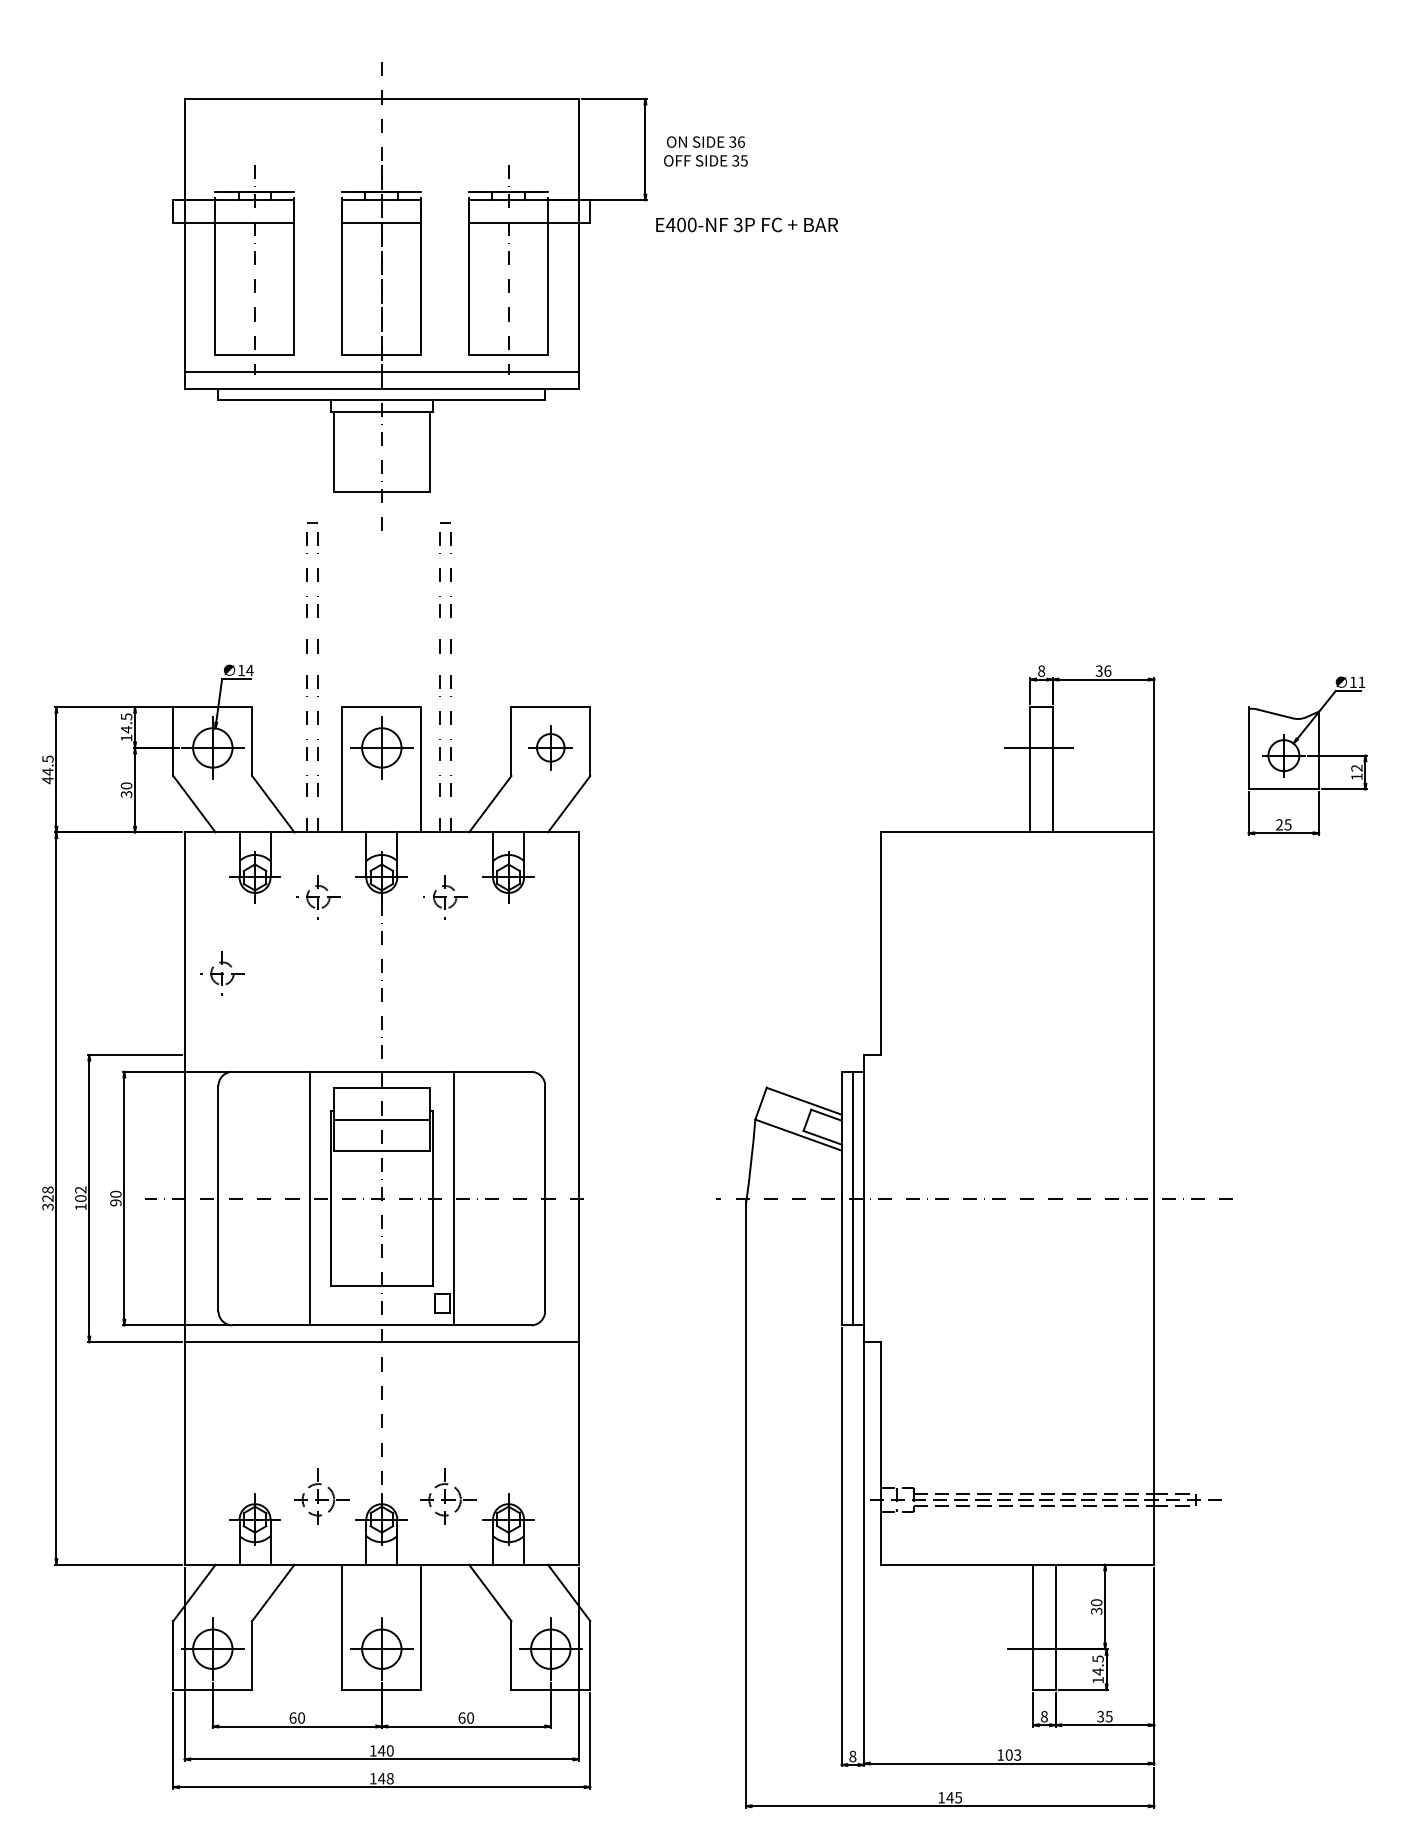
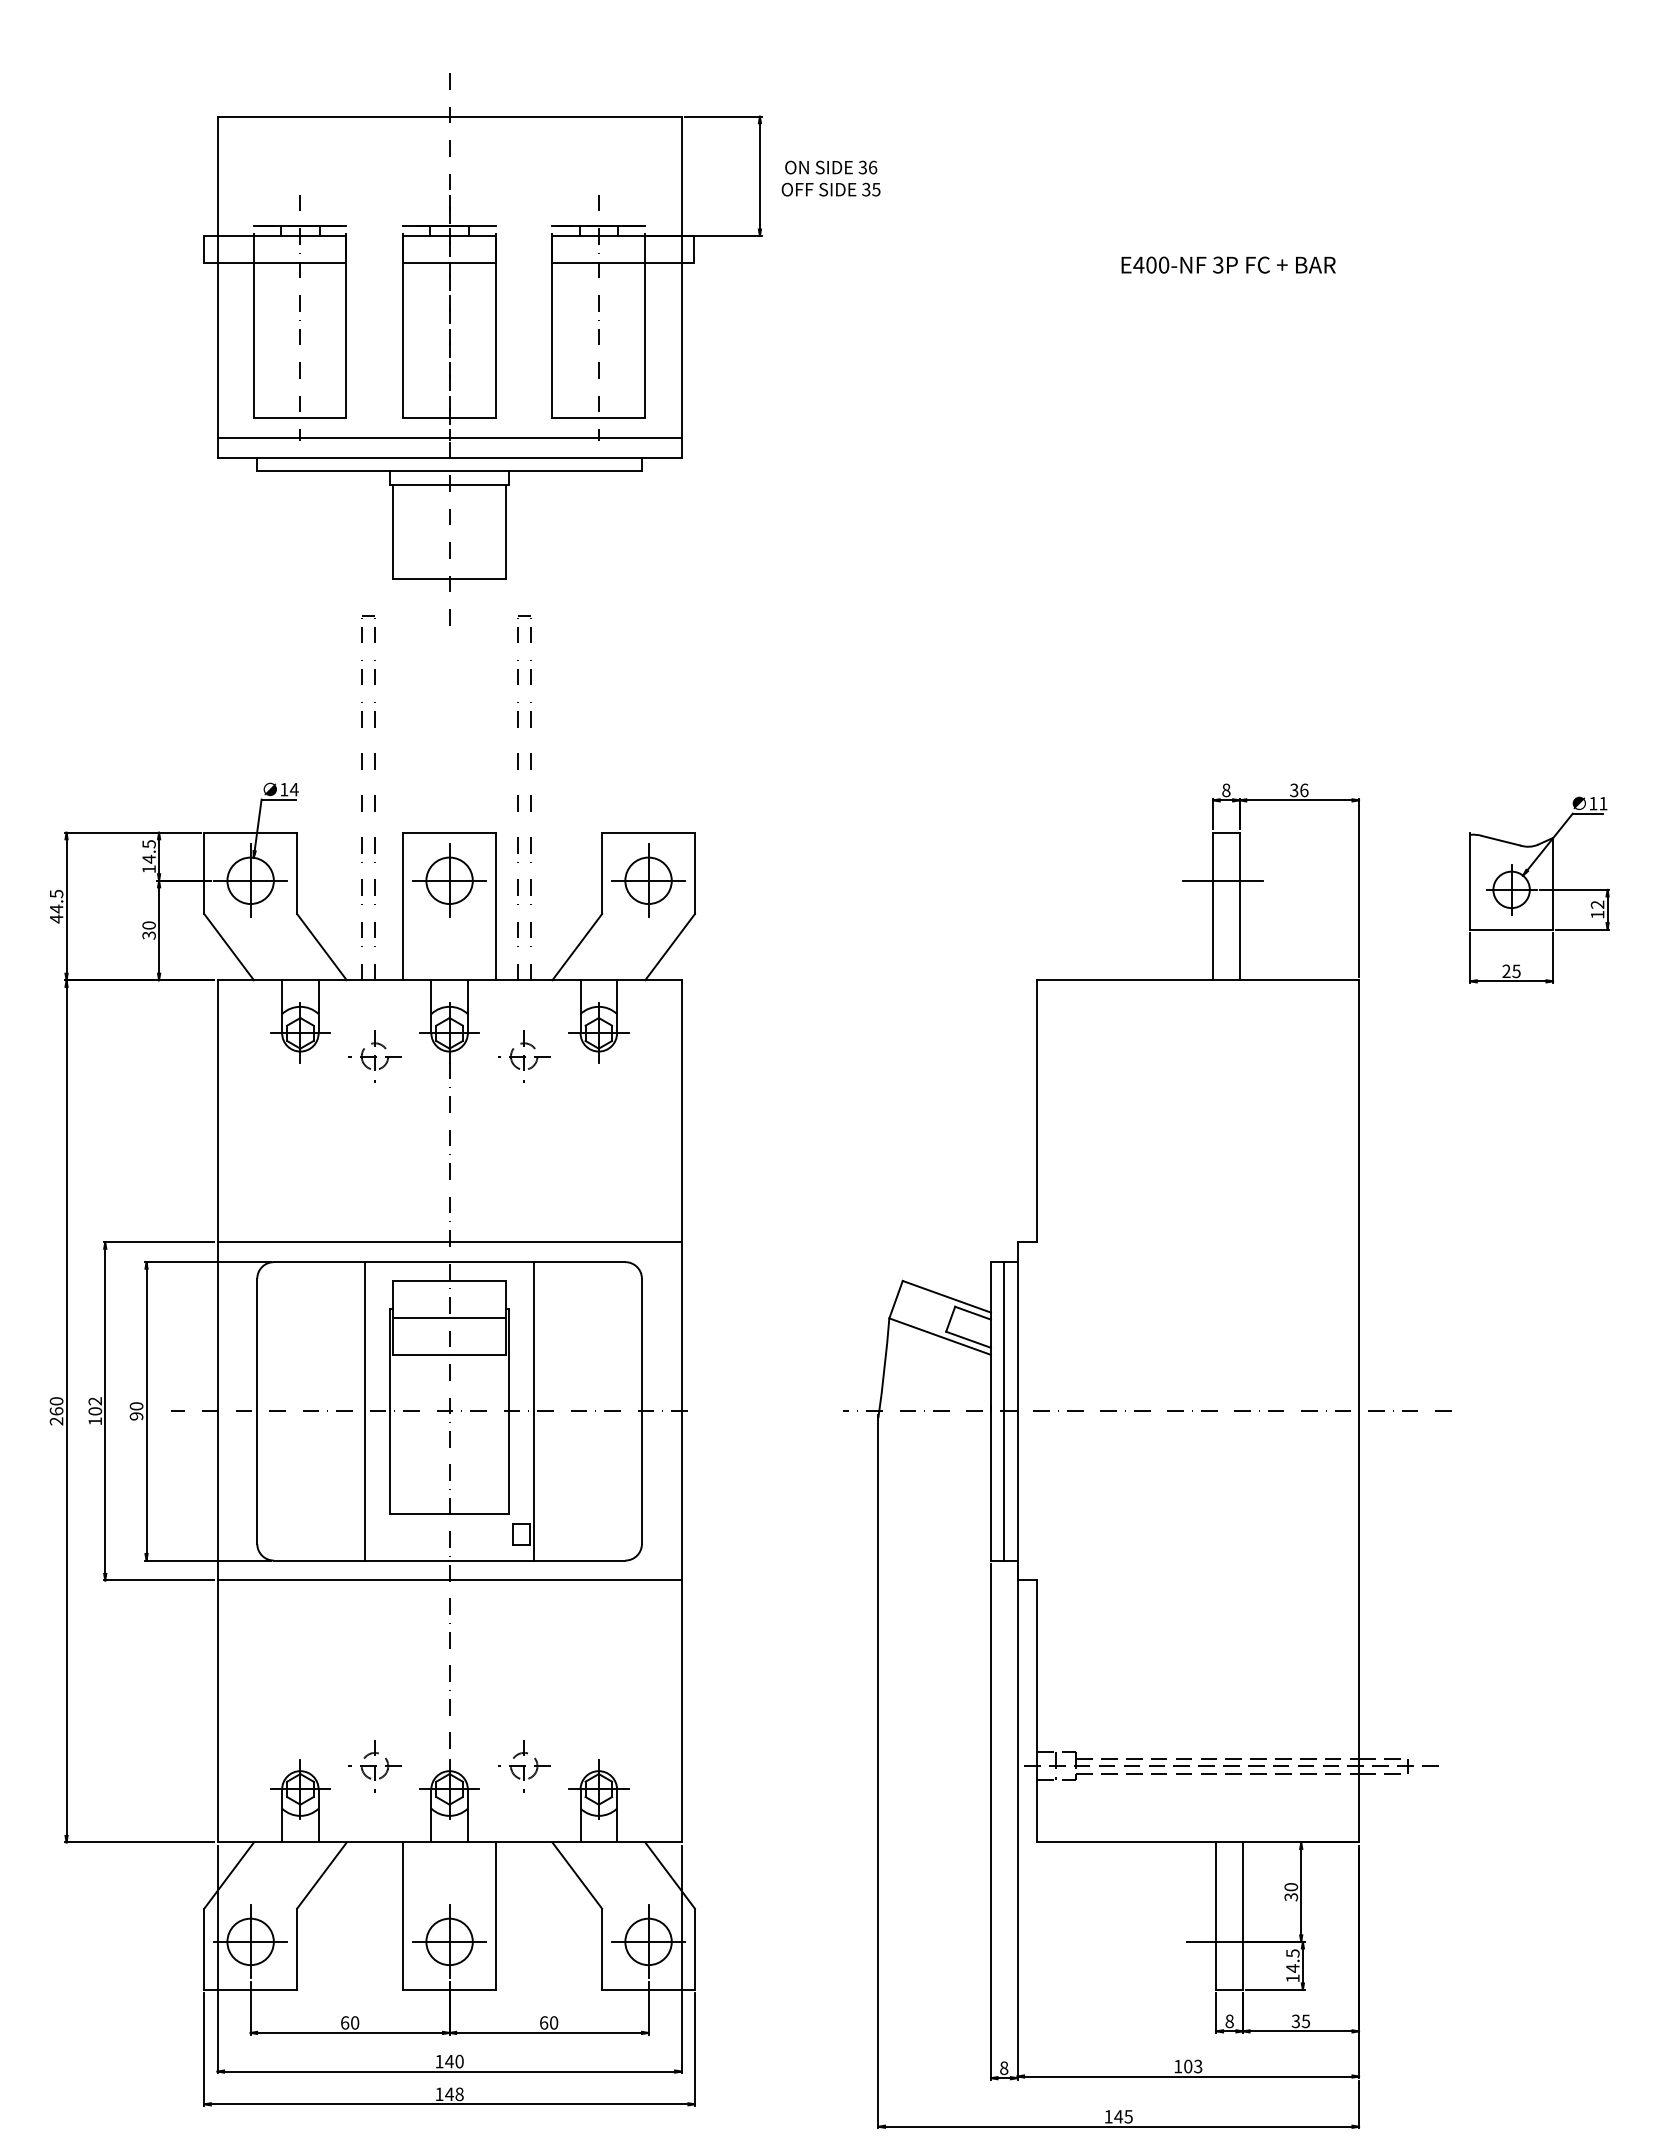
text: (746, 224) -> (1228, 264), moved
part: (550, 747) -> (648, 880), size x1.43
part: (222, 973) -> (261, 1146), removed
line: (381, 1055) -> (449, 1242), added
text: (47, 1198) -> (56, 1411), 328 -> 260
part: (318, 1500) -> (374, 1766), size x0.71
part: (445, 1500) -> (524, 1766), size x0.71

